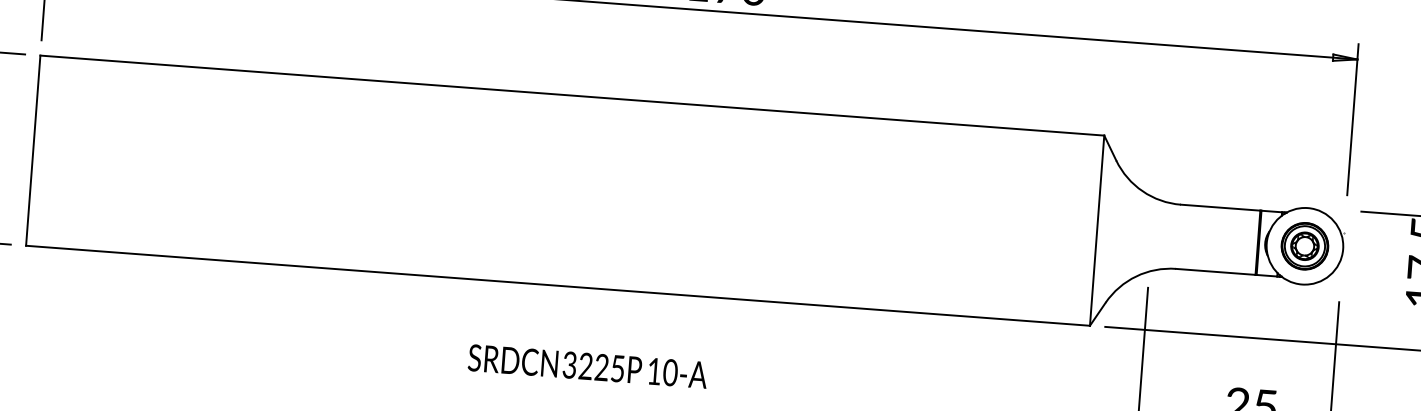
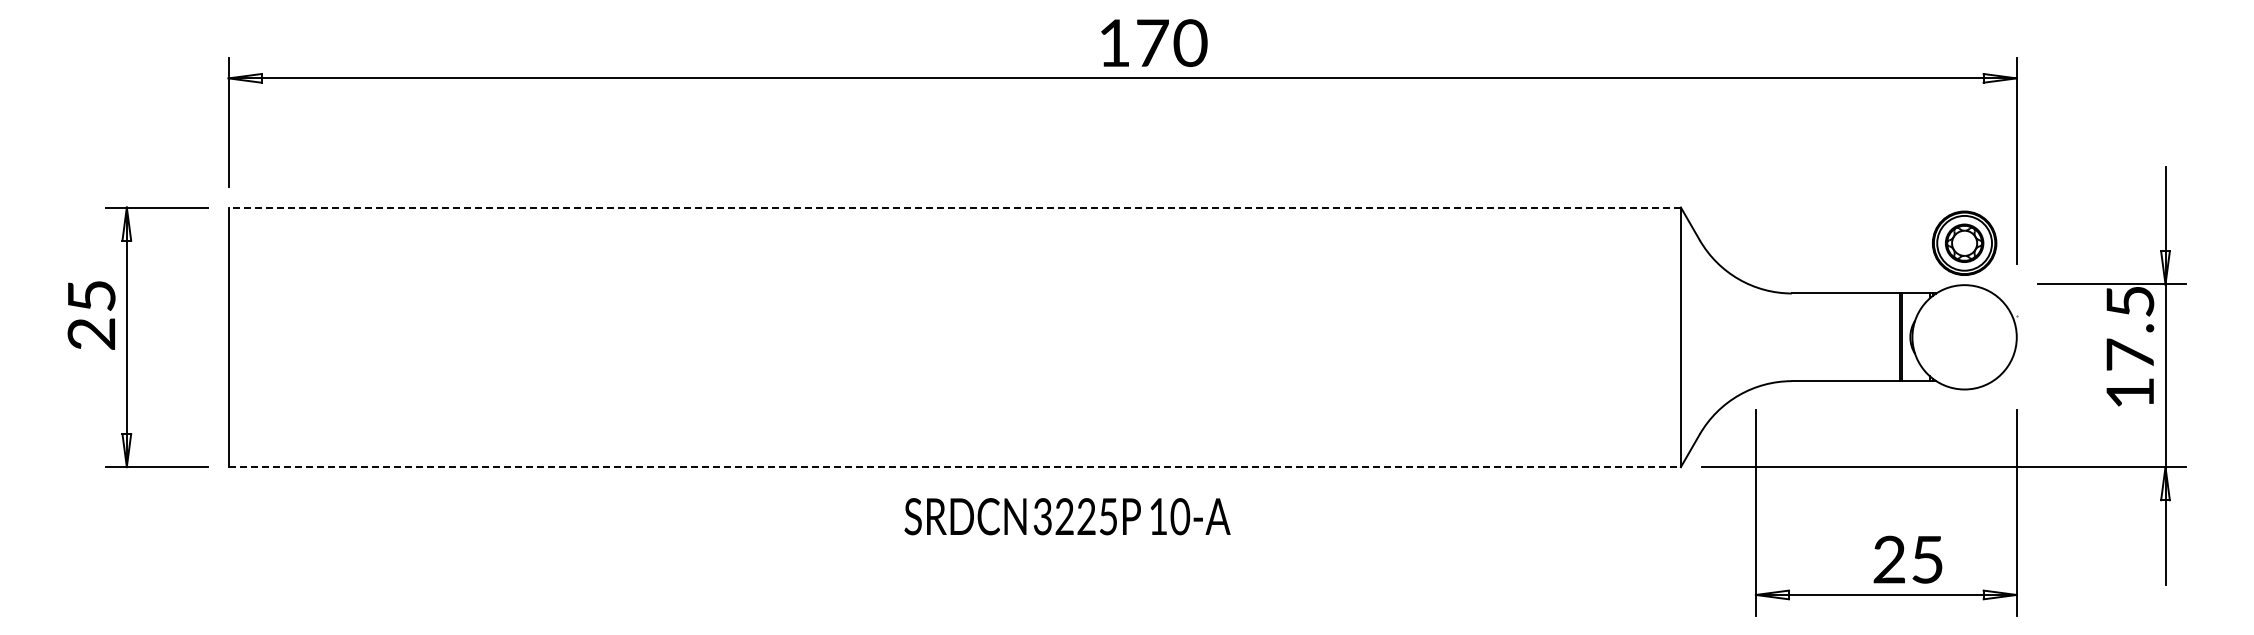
line: (572, 95) -> (954, 207), solid -> dashed
part: (1304, 245) -> (1964, 242), moved
line: (558, 286) -> (955, 467), solid -> dashed
text: (587, 366) -> (1067, 516), moved

